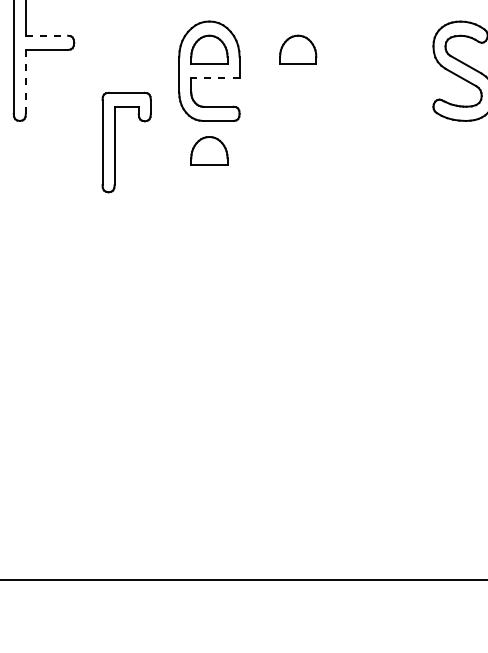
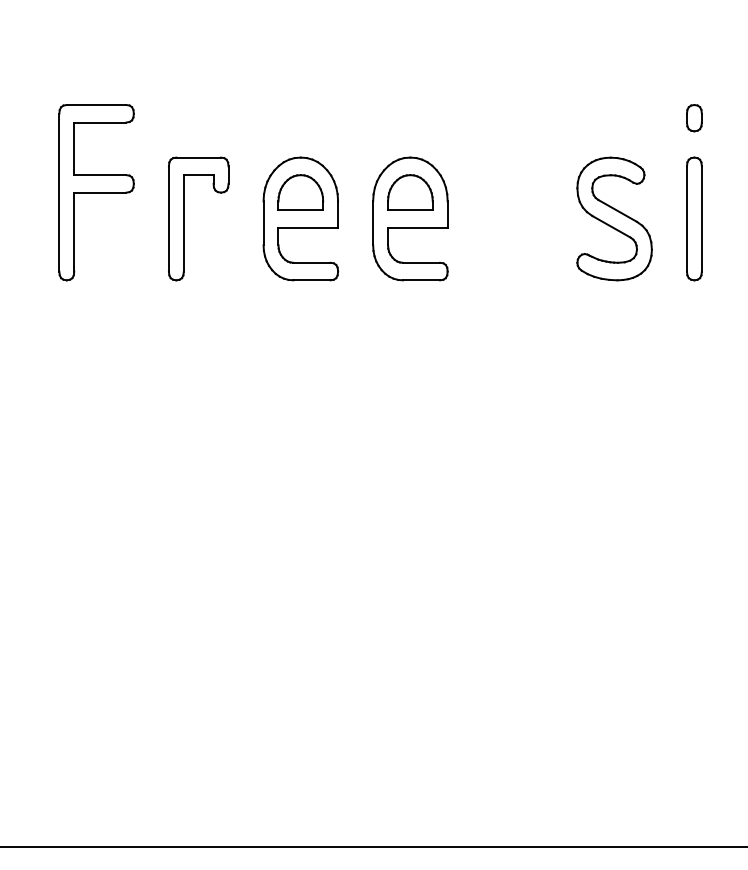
line: (47, 36) -> (100, 175), dashed -> solid
part: (298, 70) -> (410, 218), added
line: (215, 78) -> (308, 227), dashed -> solid
line: (26, 82) -> (74, 232), dashed -> solid
part: (115, 142) -> (184, 218), moved
part: (209, 151) -> (300, 317), removed

